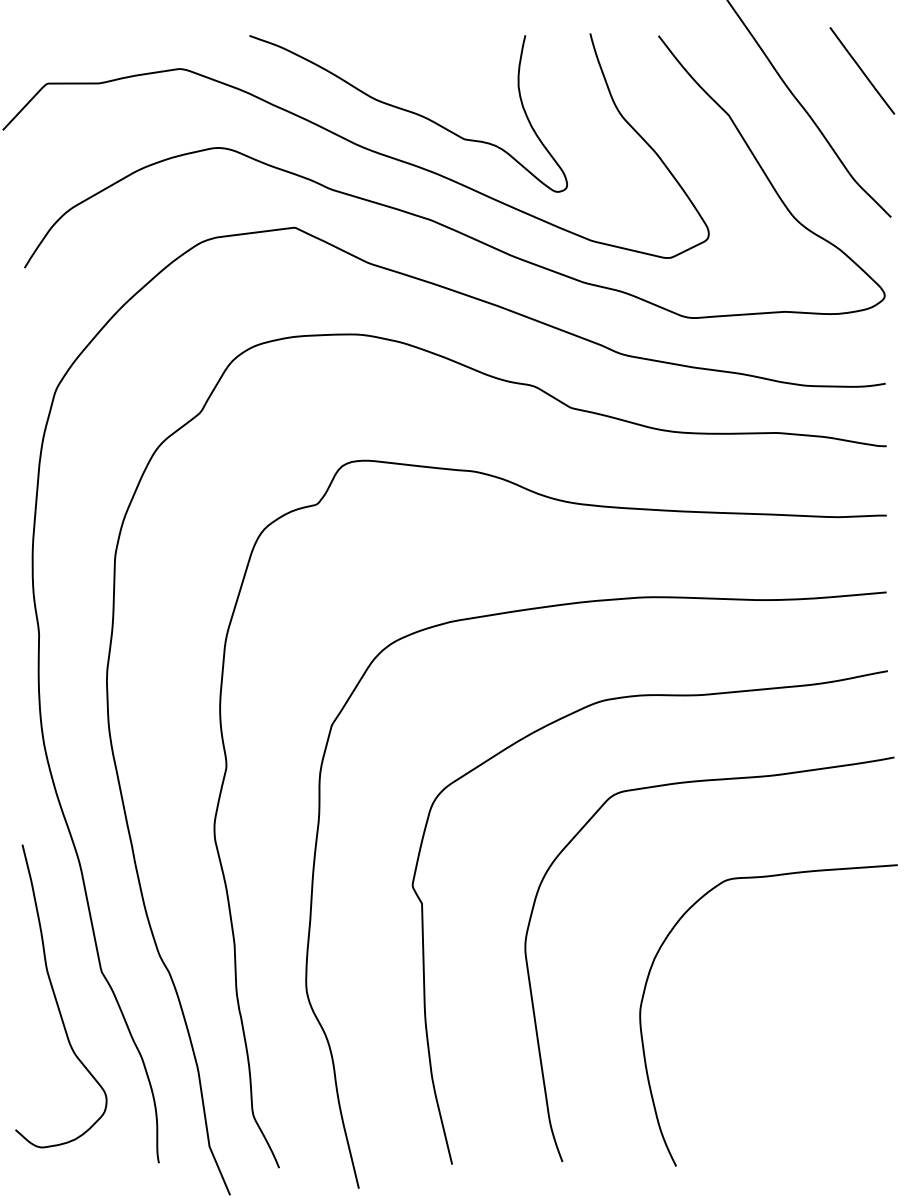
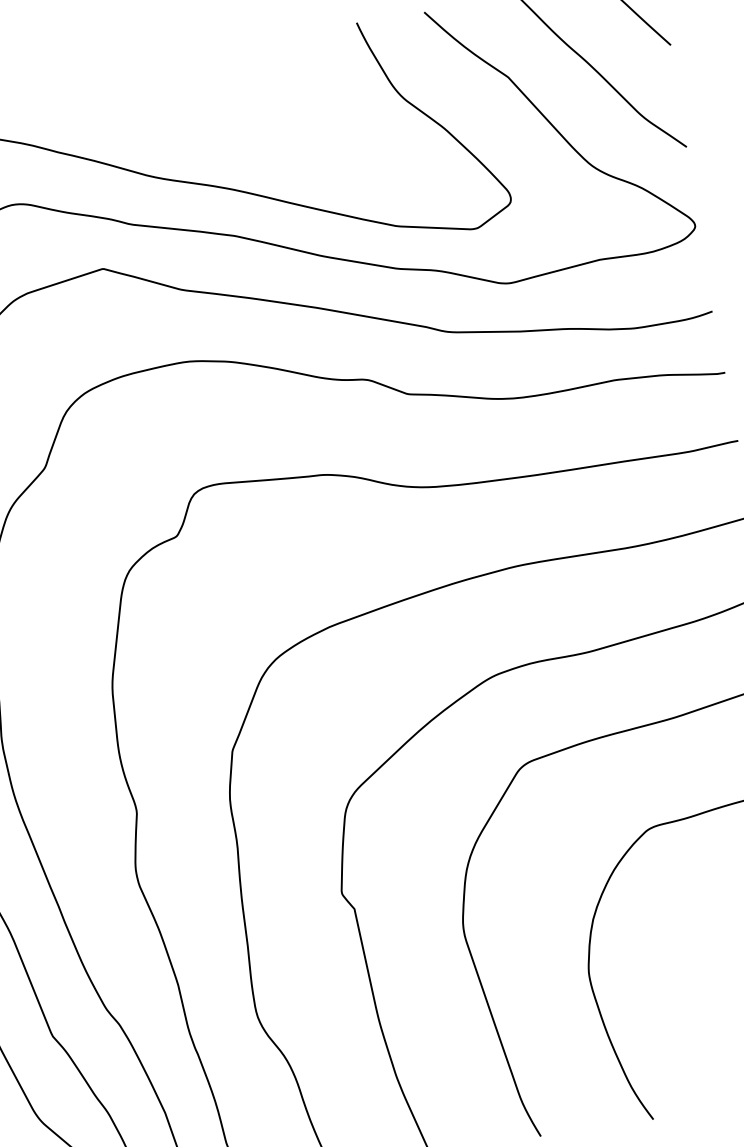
curve: (408, 112) -> (192, 134), removed

